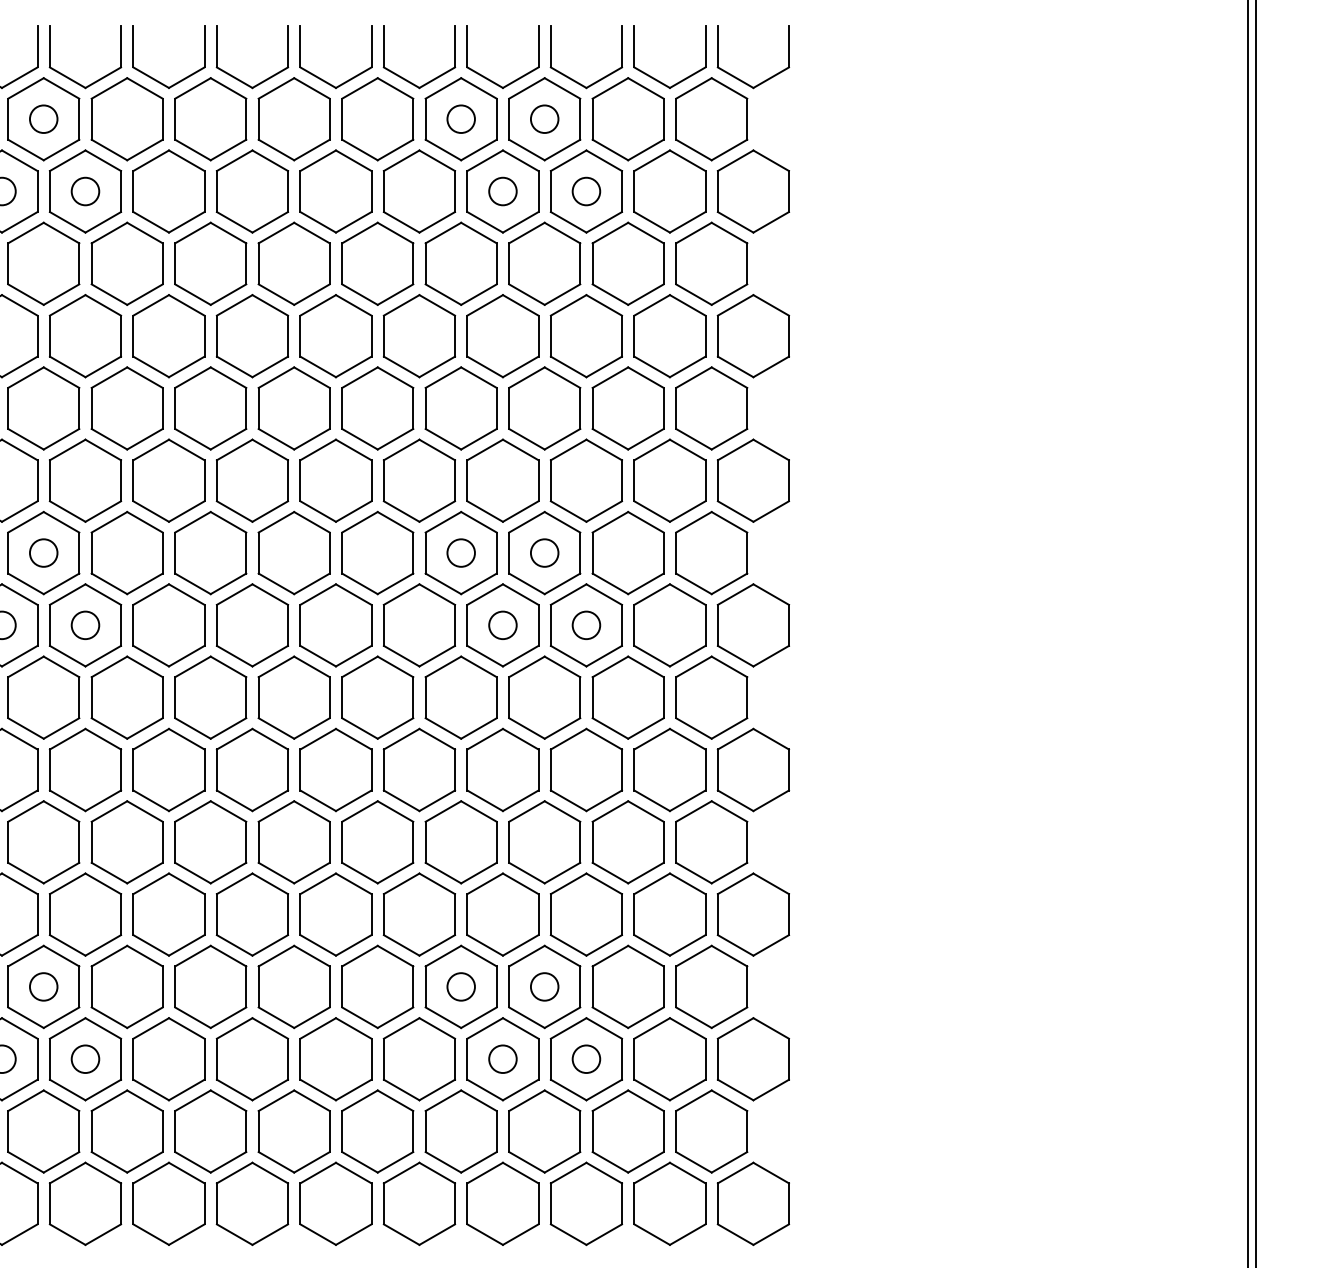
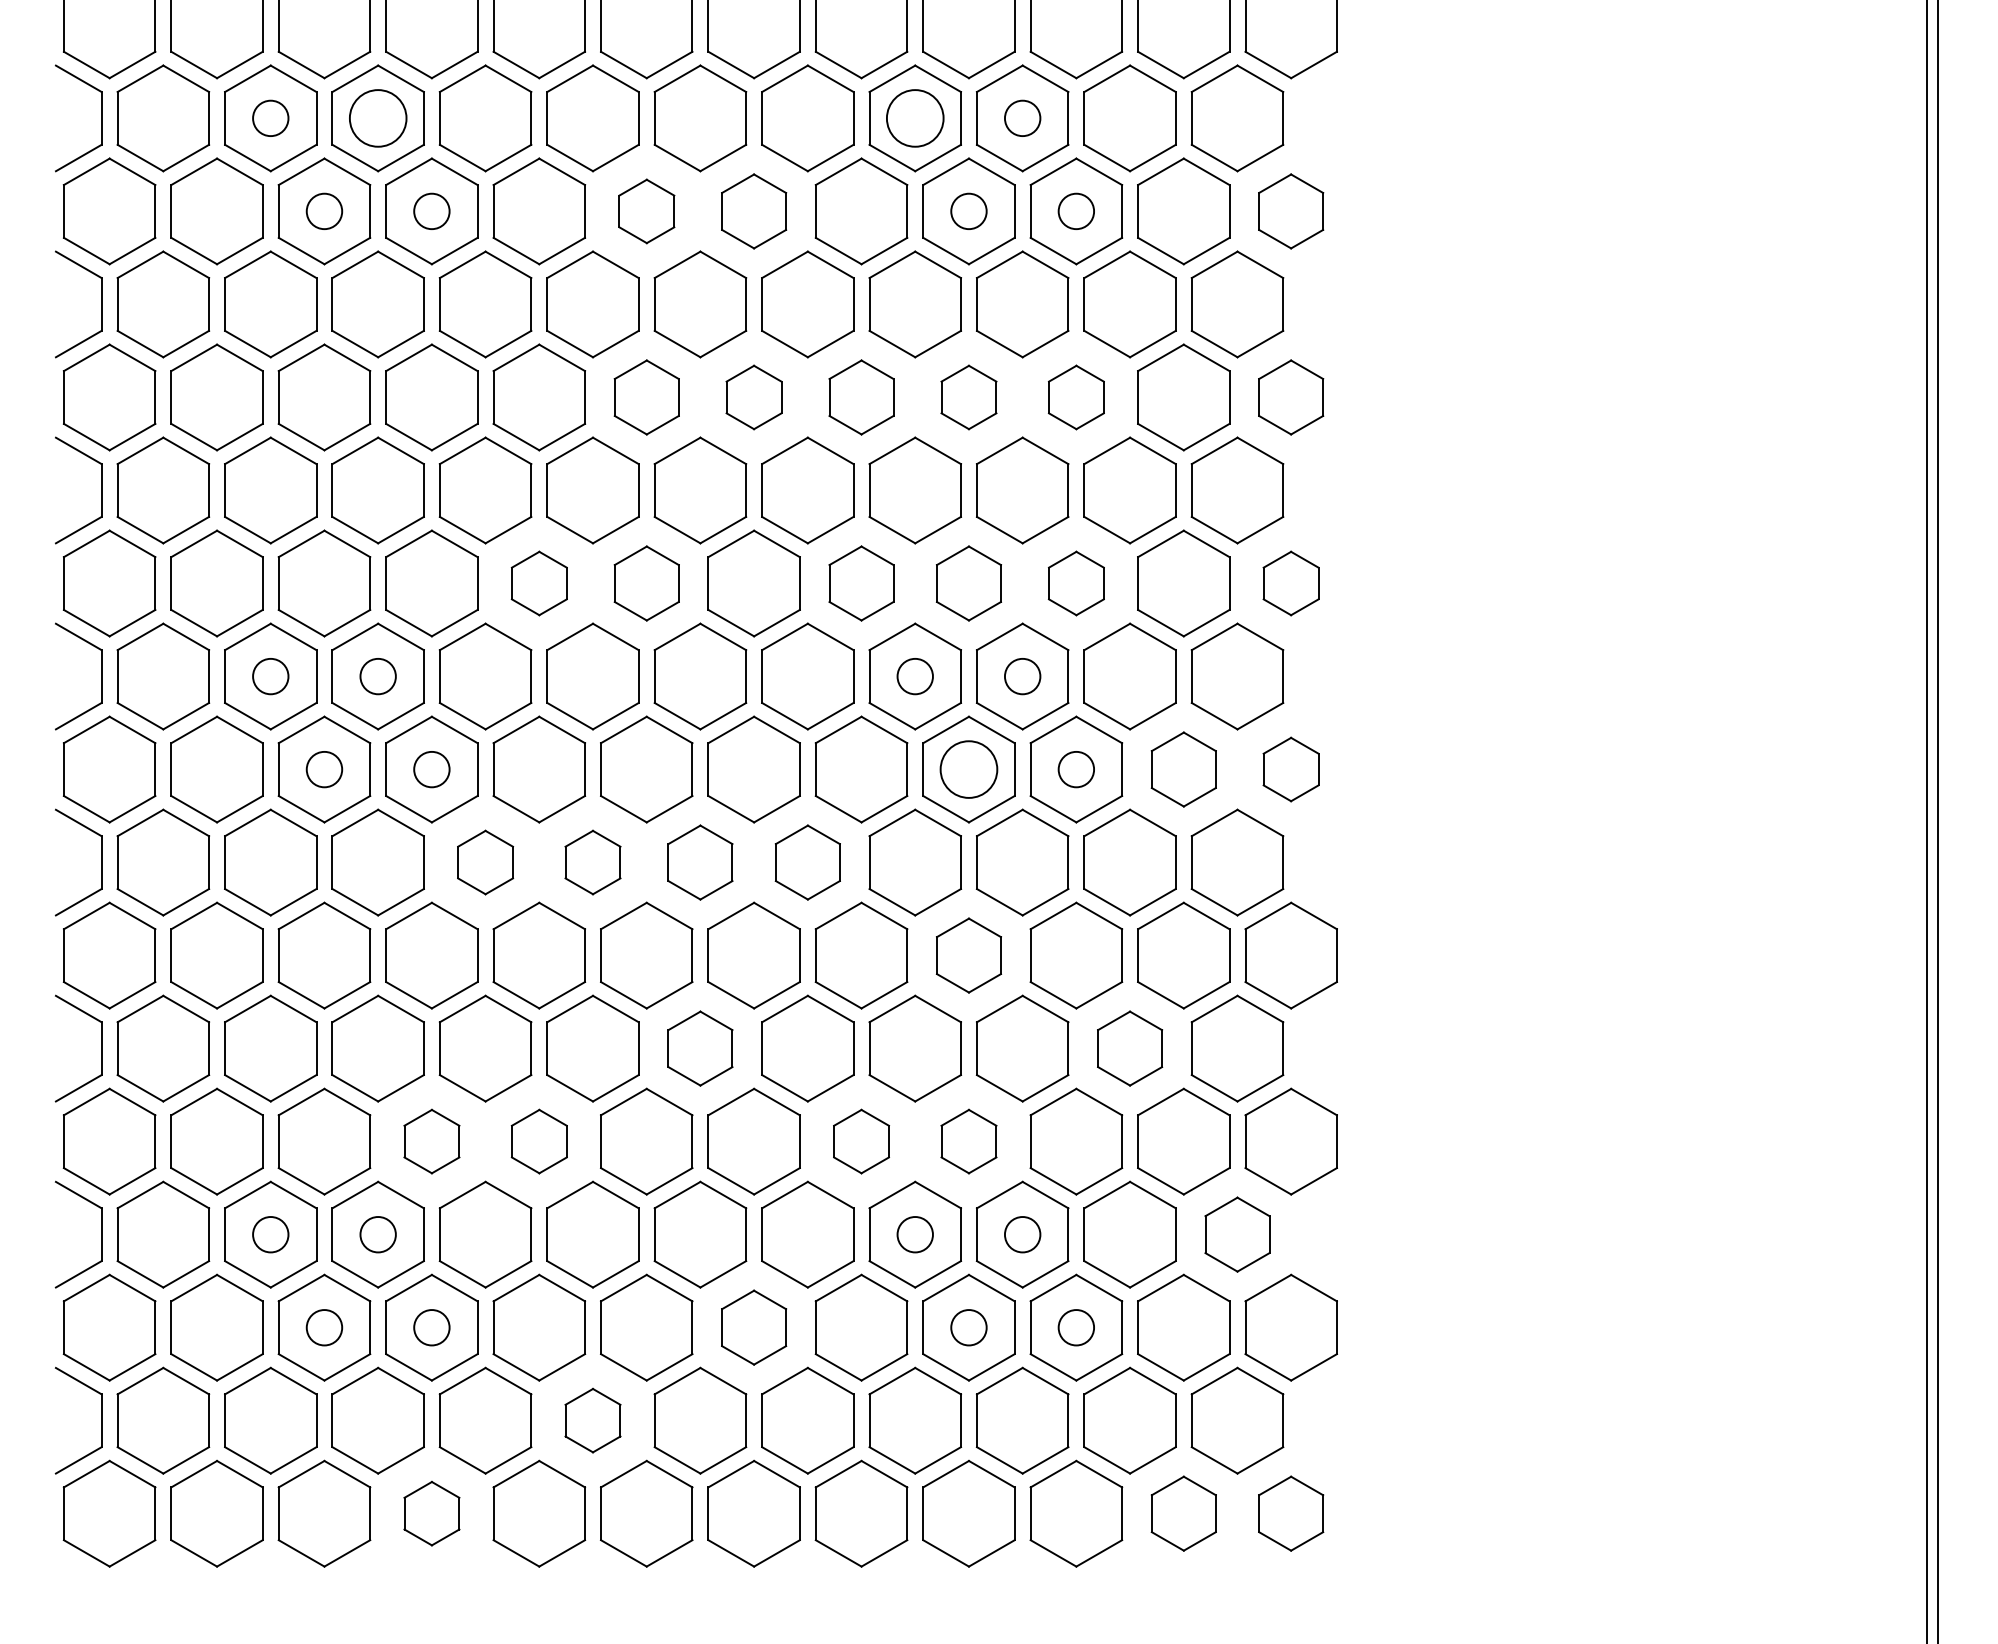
circle: (43, 119) -> (377, 118), size x1.6
circle: (460, 119) -> (914, 118), size x1.6
part: (252, 191) -> (646, 211), size x0.6
part: (335, 191) -> (753, 211), size x0.7
part: (752, 191) -> (1290, 211), size x0.7
part: (252, 336) -> (646, 397), size x0.7
part: (335, 336) -> (753, 397), size x0.6
part: (419, 336) -> (861, 397), size x0.7
part: (502, 336) -> (968, 397), size x0.6
part: (586, 336) -> (1076, 397), size x0.6
part: (752, 336) -> (1290, 397), size x0.7
part: (169, 480) -> (539, 583), size x0.6
part: (252, 480) -> (646, 583), size x0.7
part: (419, 480) -> (861, 583), size x0.7
part: (502, 480) -> (968, 583), size x0.7
part: (586, 480) -> (1076, 583), size x0.6
part: (752, 480) -> (1290, 583), size x0.6
circle: (502, 625) -> (968, 769), size x1.6
part: (669, 625) -> (1183, 769), size x0.7
part: (752, 625) -> (1290, 769), size x0.6
part: (127, 697) -> (485, 862), size x0.6
part: (210, 697) -> (592, 862), size x0.6
part: (294, 697) -> (700, 862), size x0.7
part: (377, 697) -> (807, 862), size x0.7
part: (502, 769) -> (968, 955), size x0.7
part: (294, 842) -> (700, 1048), size x0.7
part: (627, 842) -> (1129, 1048), size x0.7
part: (85, 914) -> (431, 1141), size x0.6
part: (169, 914) -> (539, 1141), size x0.6
part: (419, 914) -> (861, 1141), size x0.6
part: (502, 914) -> (968, 1141), size x0.6
part: (711, 986) -> (1237, 1234), size x0.7
part: (335, 1059) -> (753, 1327), size x0.7
part: (210, 1131) -> (592, 1420), size x0.6
part: (85, 1203) -> (431, 1513), size x0.6
part: (669, 1203) -> (1183, 1513), size x0.7
part: (752, 1203) -> (1290, 1513), size x0.7

